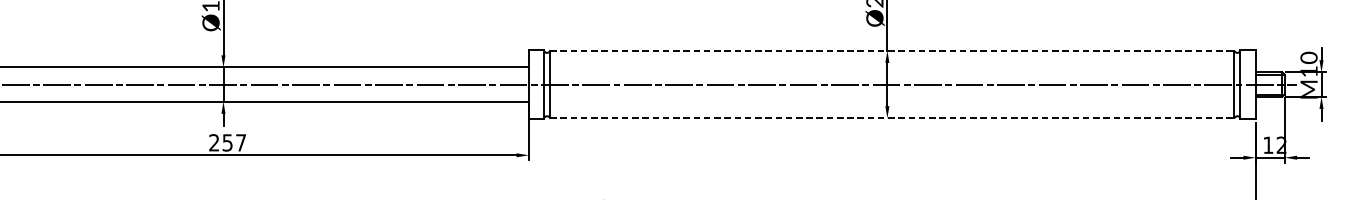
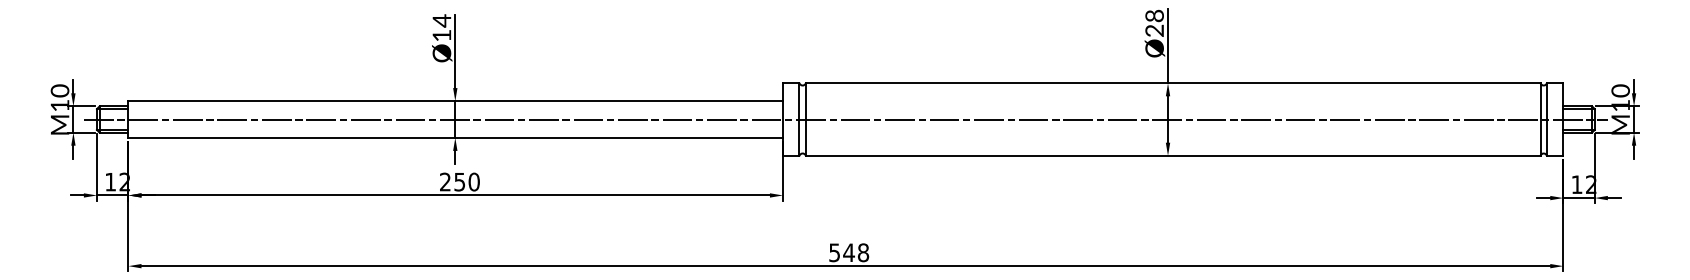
line: (892, 51) -> (1173, 83), dashed -> solid
line: (892, 118) -> (1173, 155), dashed -> solid
text: (240, 142) -> (473, 181), 257 -> 250

